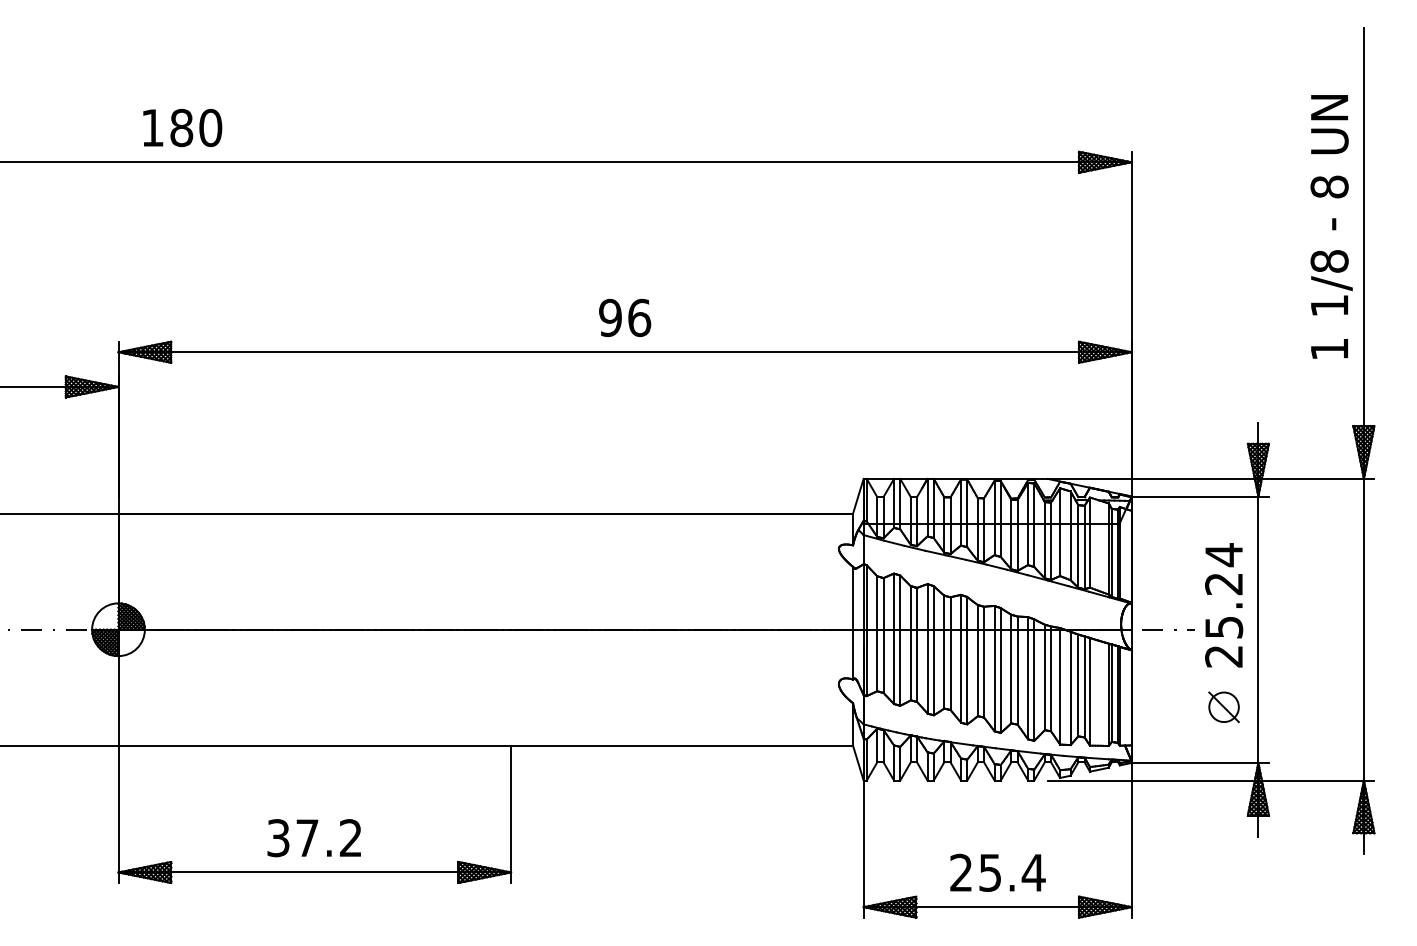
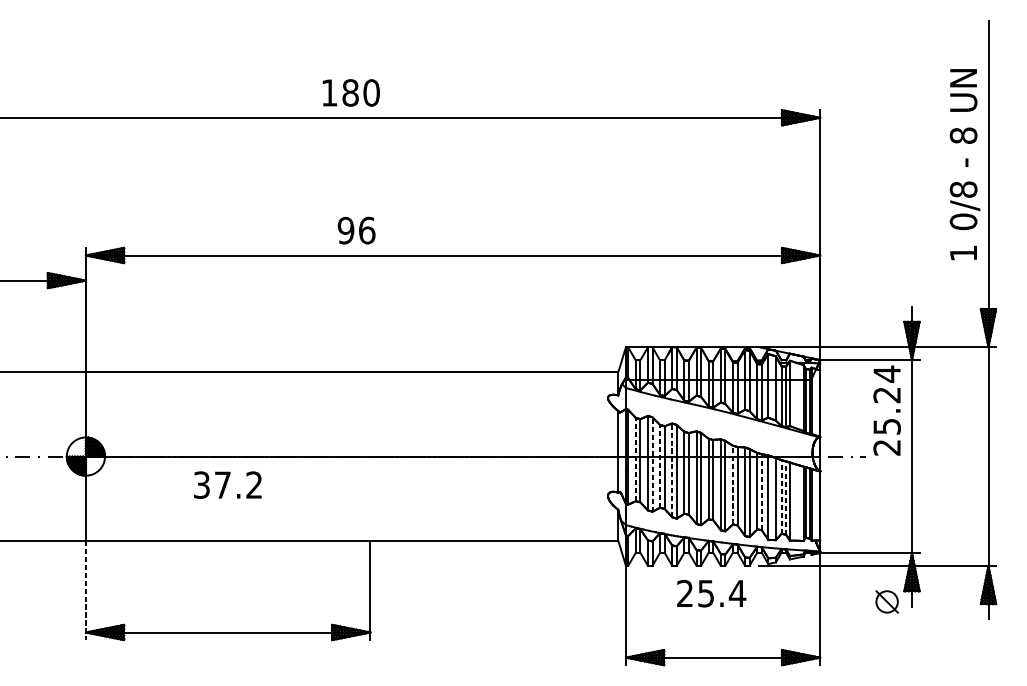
text: (182, 127) -> (351, 92), moved
text: (1329, 305) -> (963, 221), 1/8 -> 0/8
text: (625, 317) -> (356, 230), moved
text: (1224, 605) -> (887, 410), moved
line: (877, 633) -> (635, 459), solid -> dashed
line: (900, 640) -> (652, 464), solid -> dashed
line: (910, 642) -> (659, 465), solid -> dashed
line: (927, 648) -> (672, 470), solid -> dashed
line: (1011, 668) -> (733, 484), solid -> dashed
line: (1051, 678) -> (762, 491), solid -> dashed
line: (1078, 685) -> (781, 496), solid -> dashed
line: (1084, 686) -> (785, 497), solid -> dashed
part: (1223, 707) -> (886, 602), moved
line: (118, 814) -> (85, 590), solid -> dashed
text: (313, 838) -> (227, 485), moved
text: (997, 872) -> (711, 593), moved

